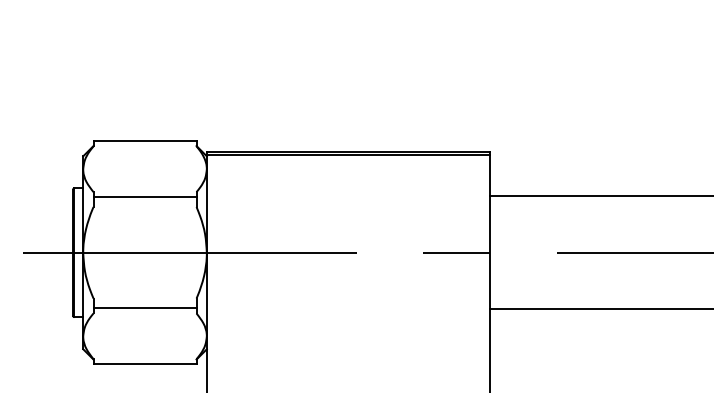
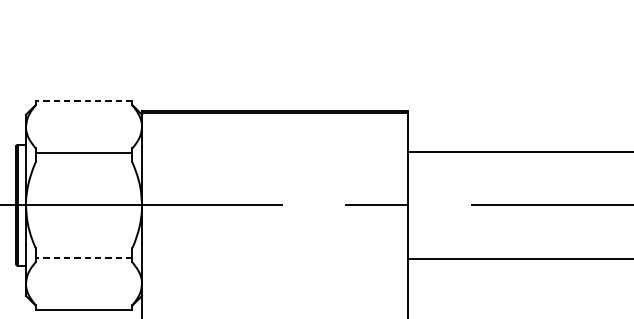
line: (145, 141) -> (84, 100), solid -> dashed
line: (145, 308) -> (84, 257), solid -> dashed

